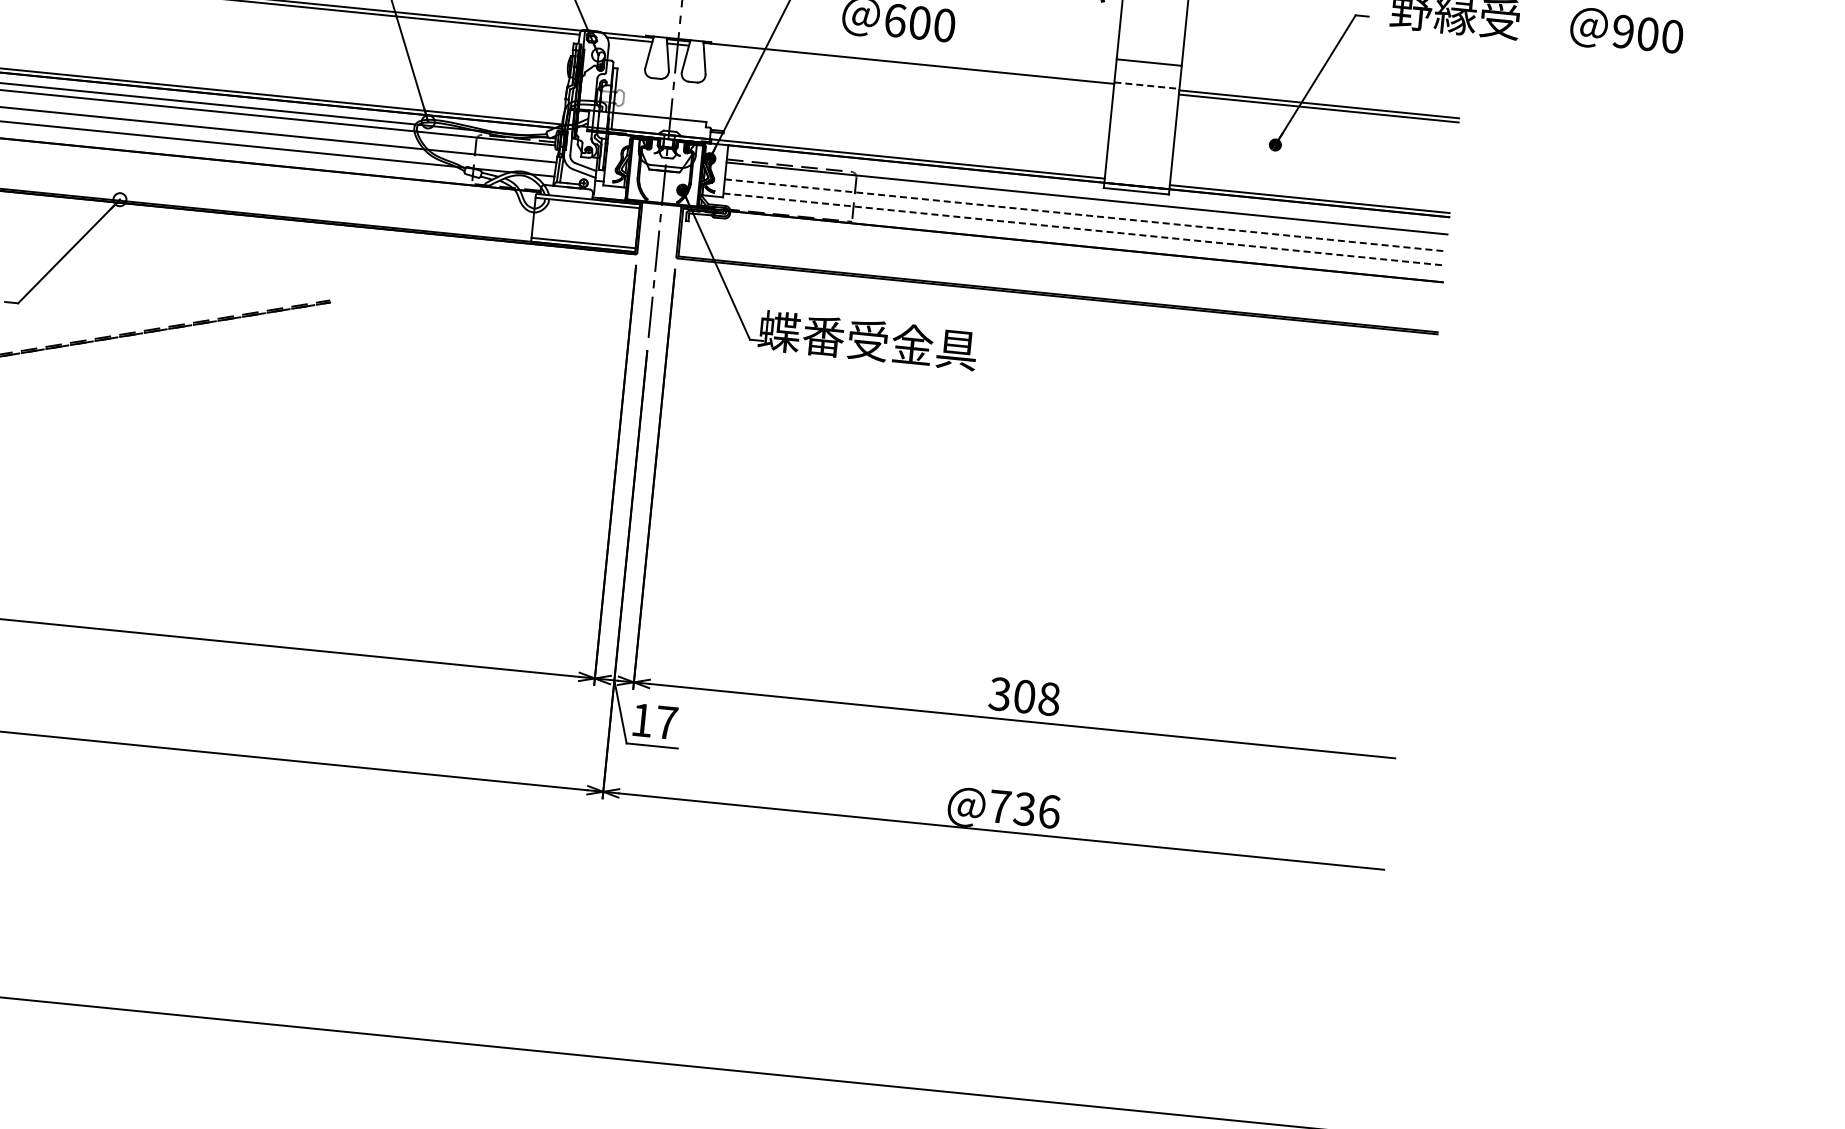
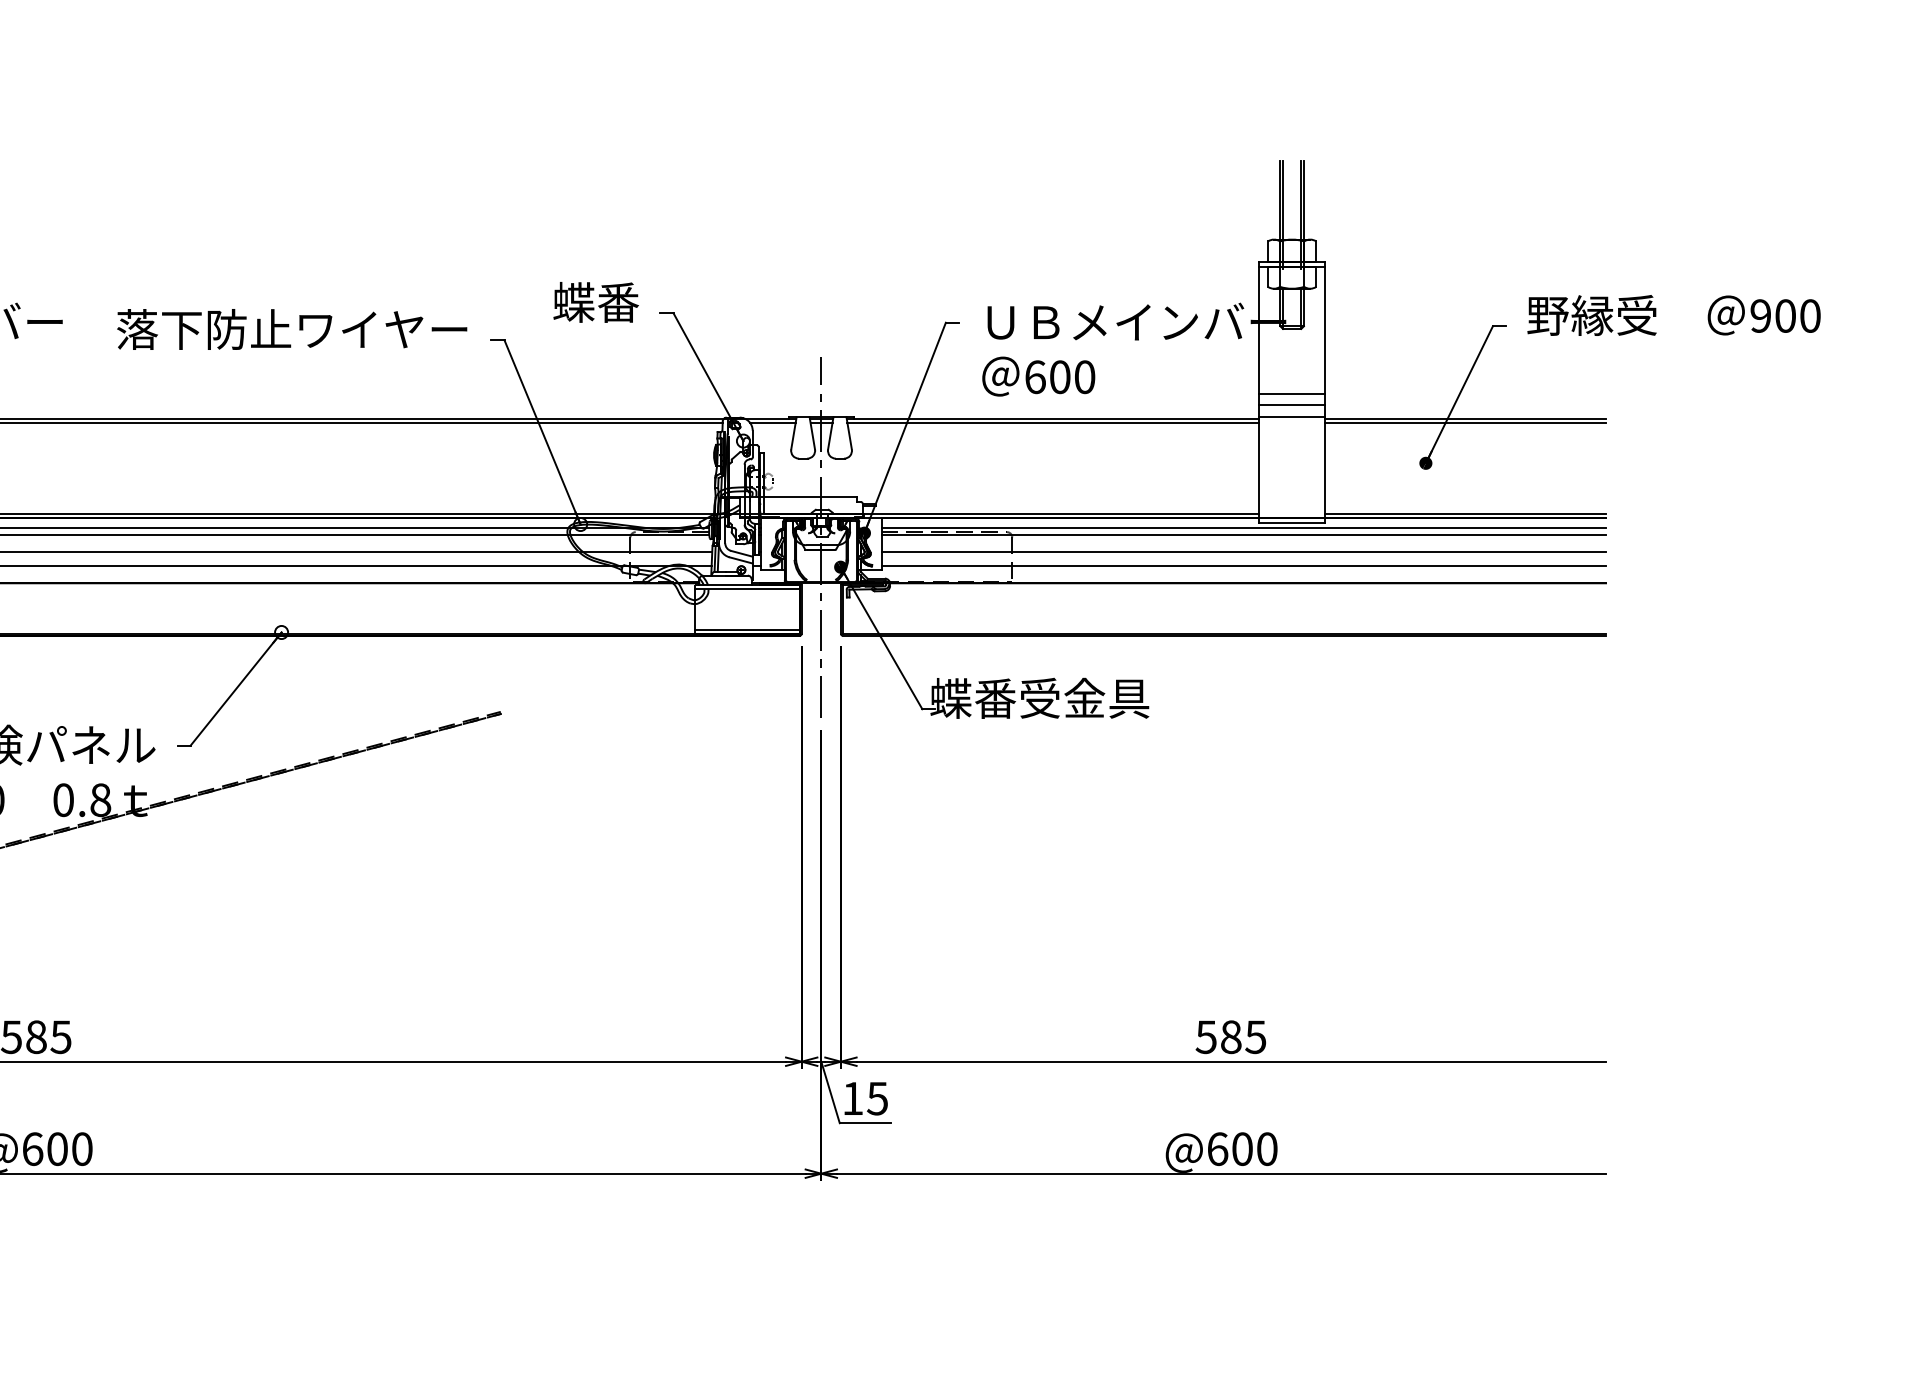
line: (908, 67) -> (1053, 422), added
line: (1147, 74) -> (1291, 405), added
line: (1147, 86) -> (1292, 417), dashed -> solid
line: (1087, 191) -> (1243, 528), added
line: (1086, 215) -> (1244, 552), dashed -> solid
line: (1084, 229) -> (1244, 566), dashed -> solid
text: (1025, 696) -> (1231, 1036), 308 -> 585
text: (666, 722) -> (877, 1098), 17 -> 15
text: (1024, 809) -> (1242, 1149), @736 -> @600

